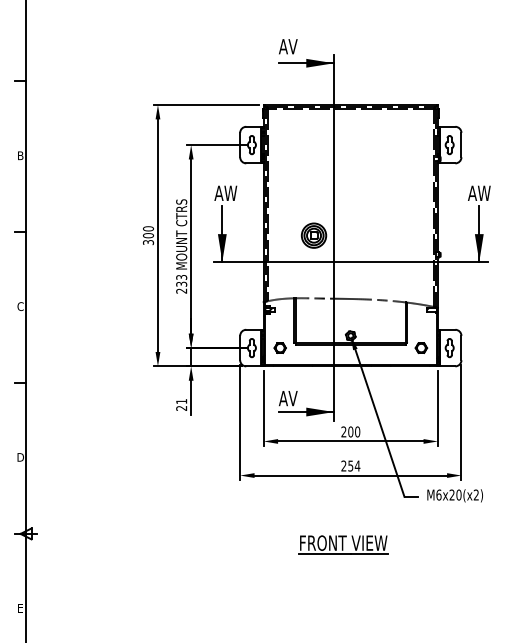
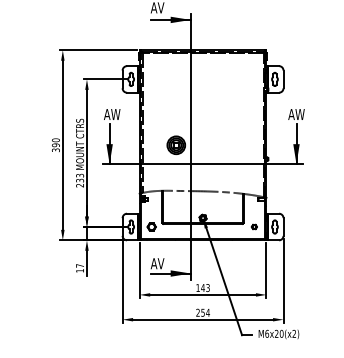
text: (148, 235) -> (55, 145), 300 -> 390
part: (421, 347) -> (254, 226), size x0.6
text: (181, 404) -> (79, 268), 21 -> 17
text: (350, 431) -> (202, 287), 200 -> 143

